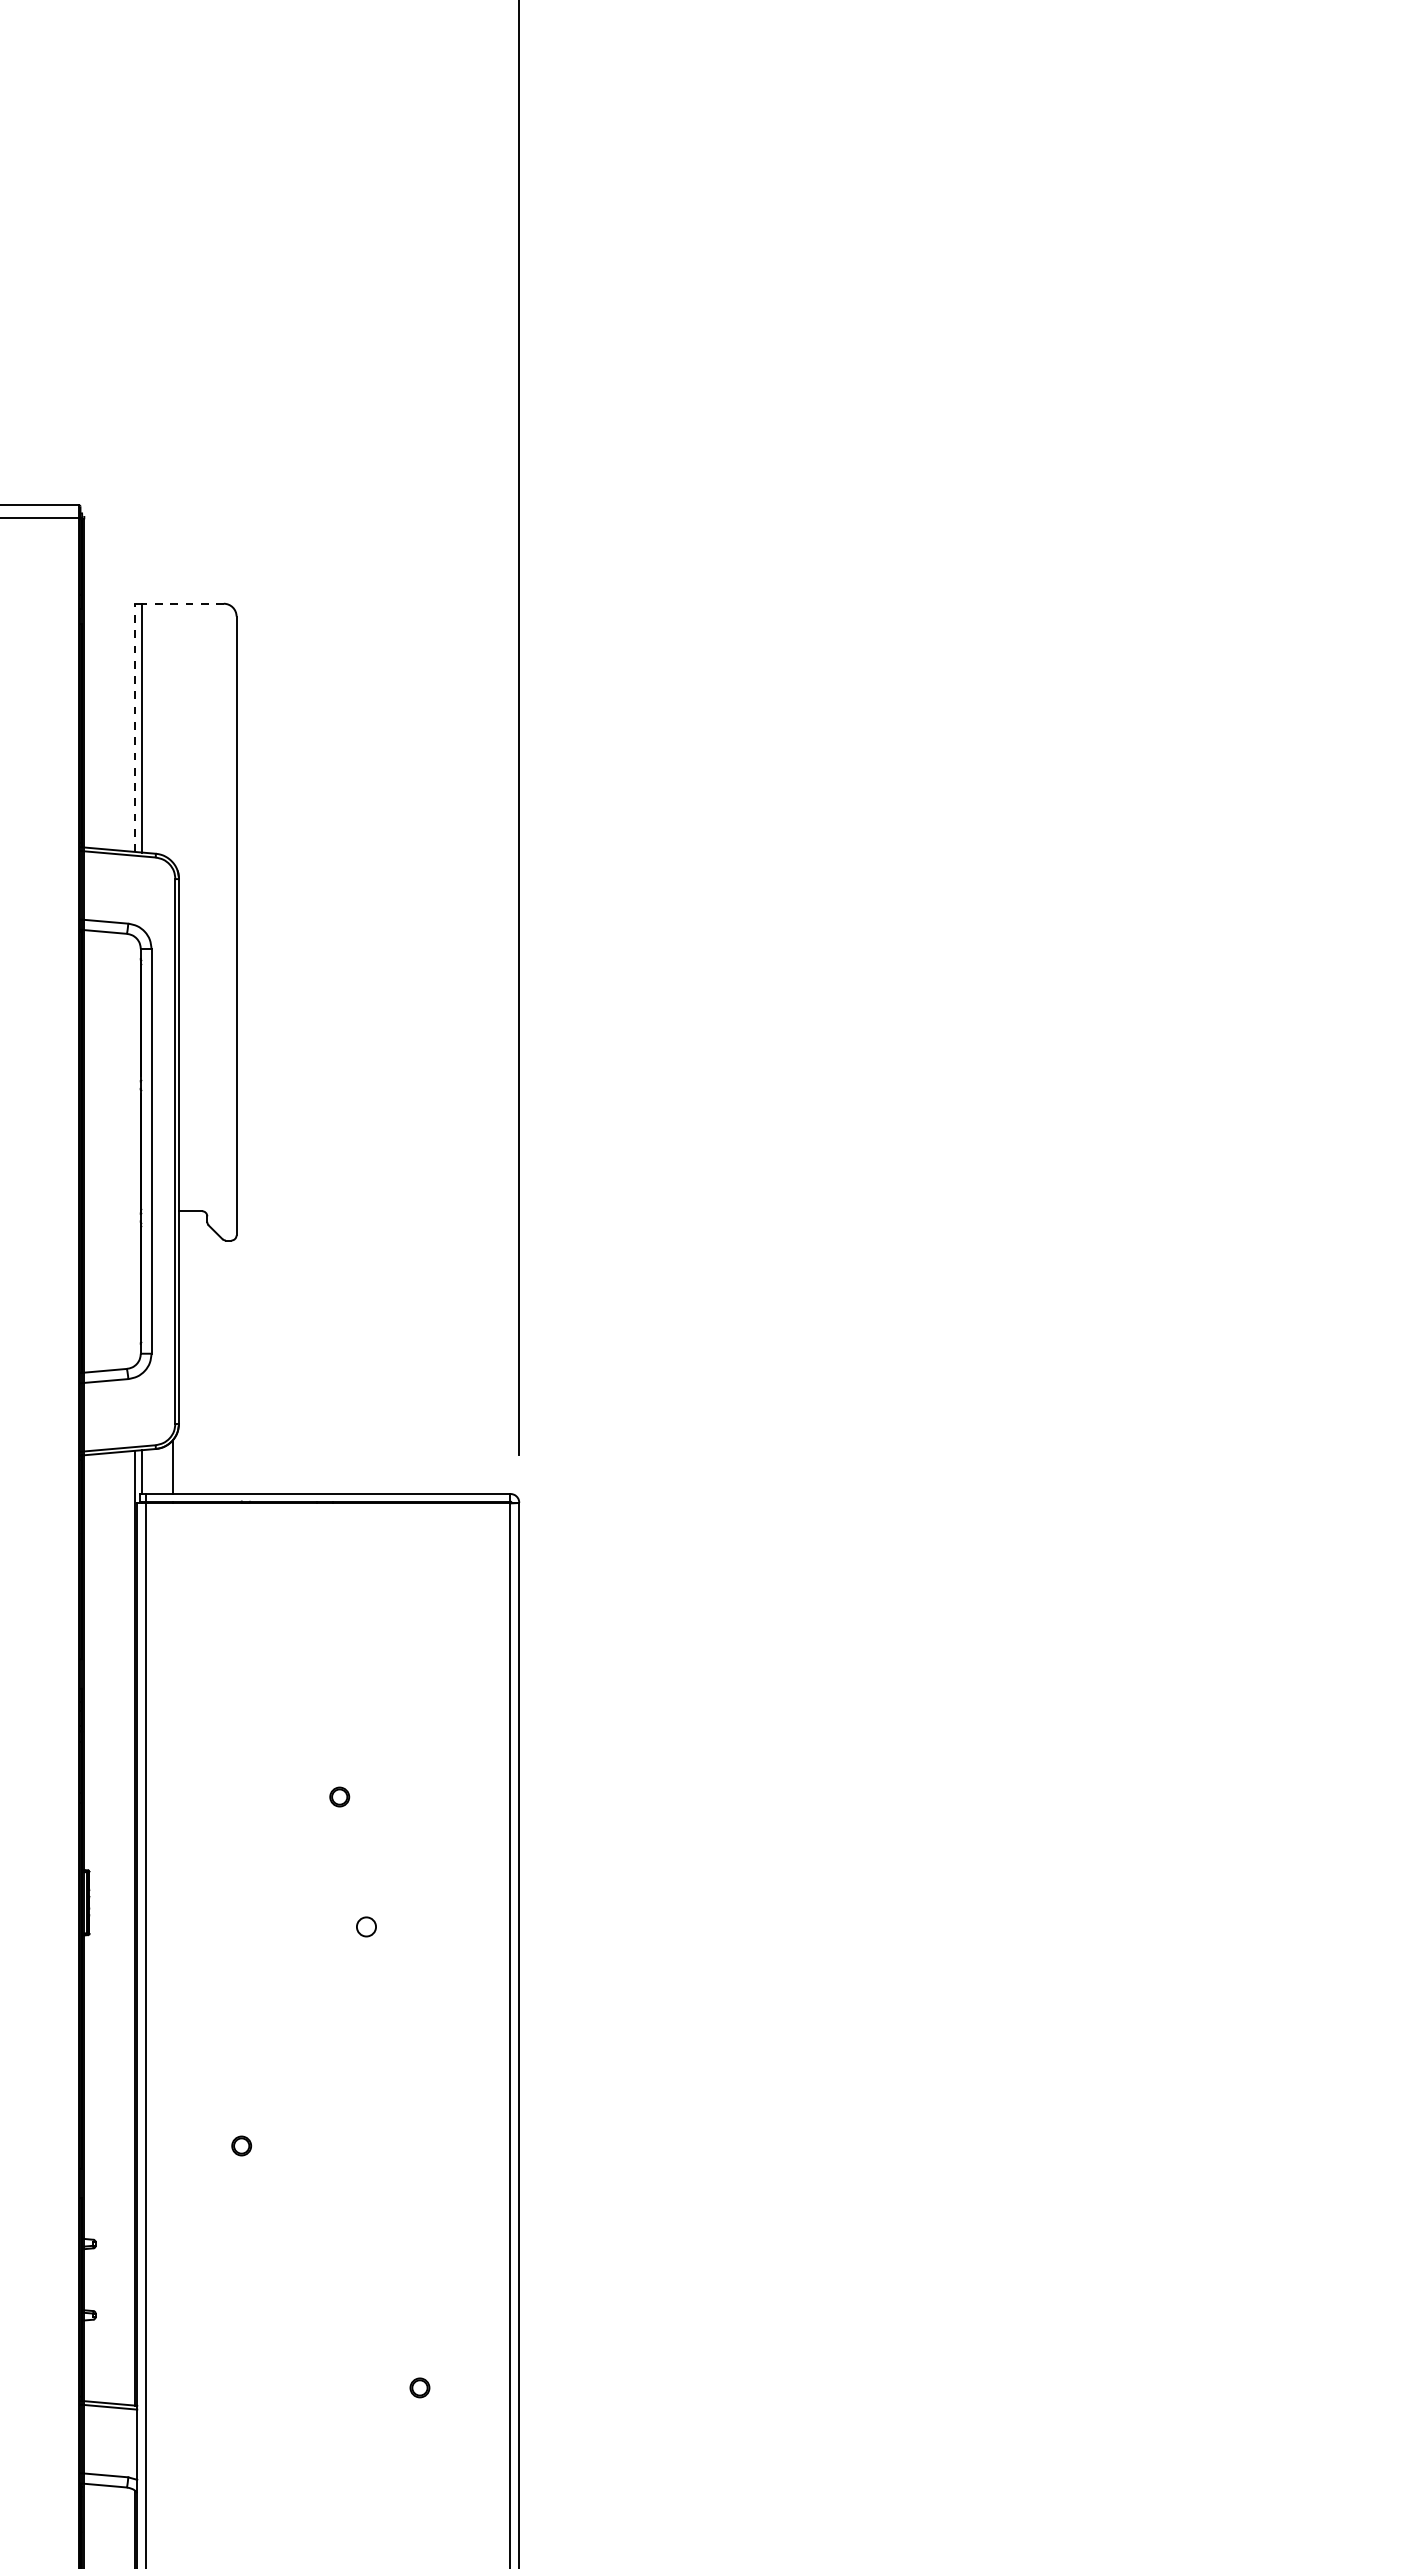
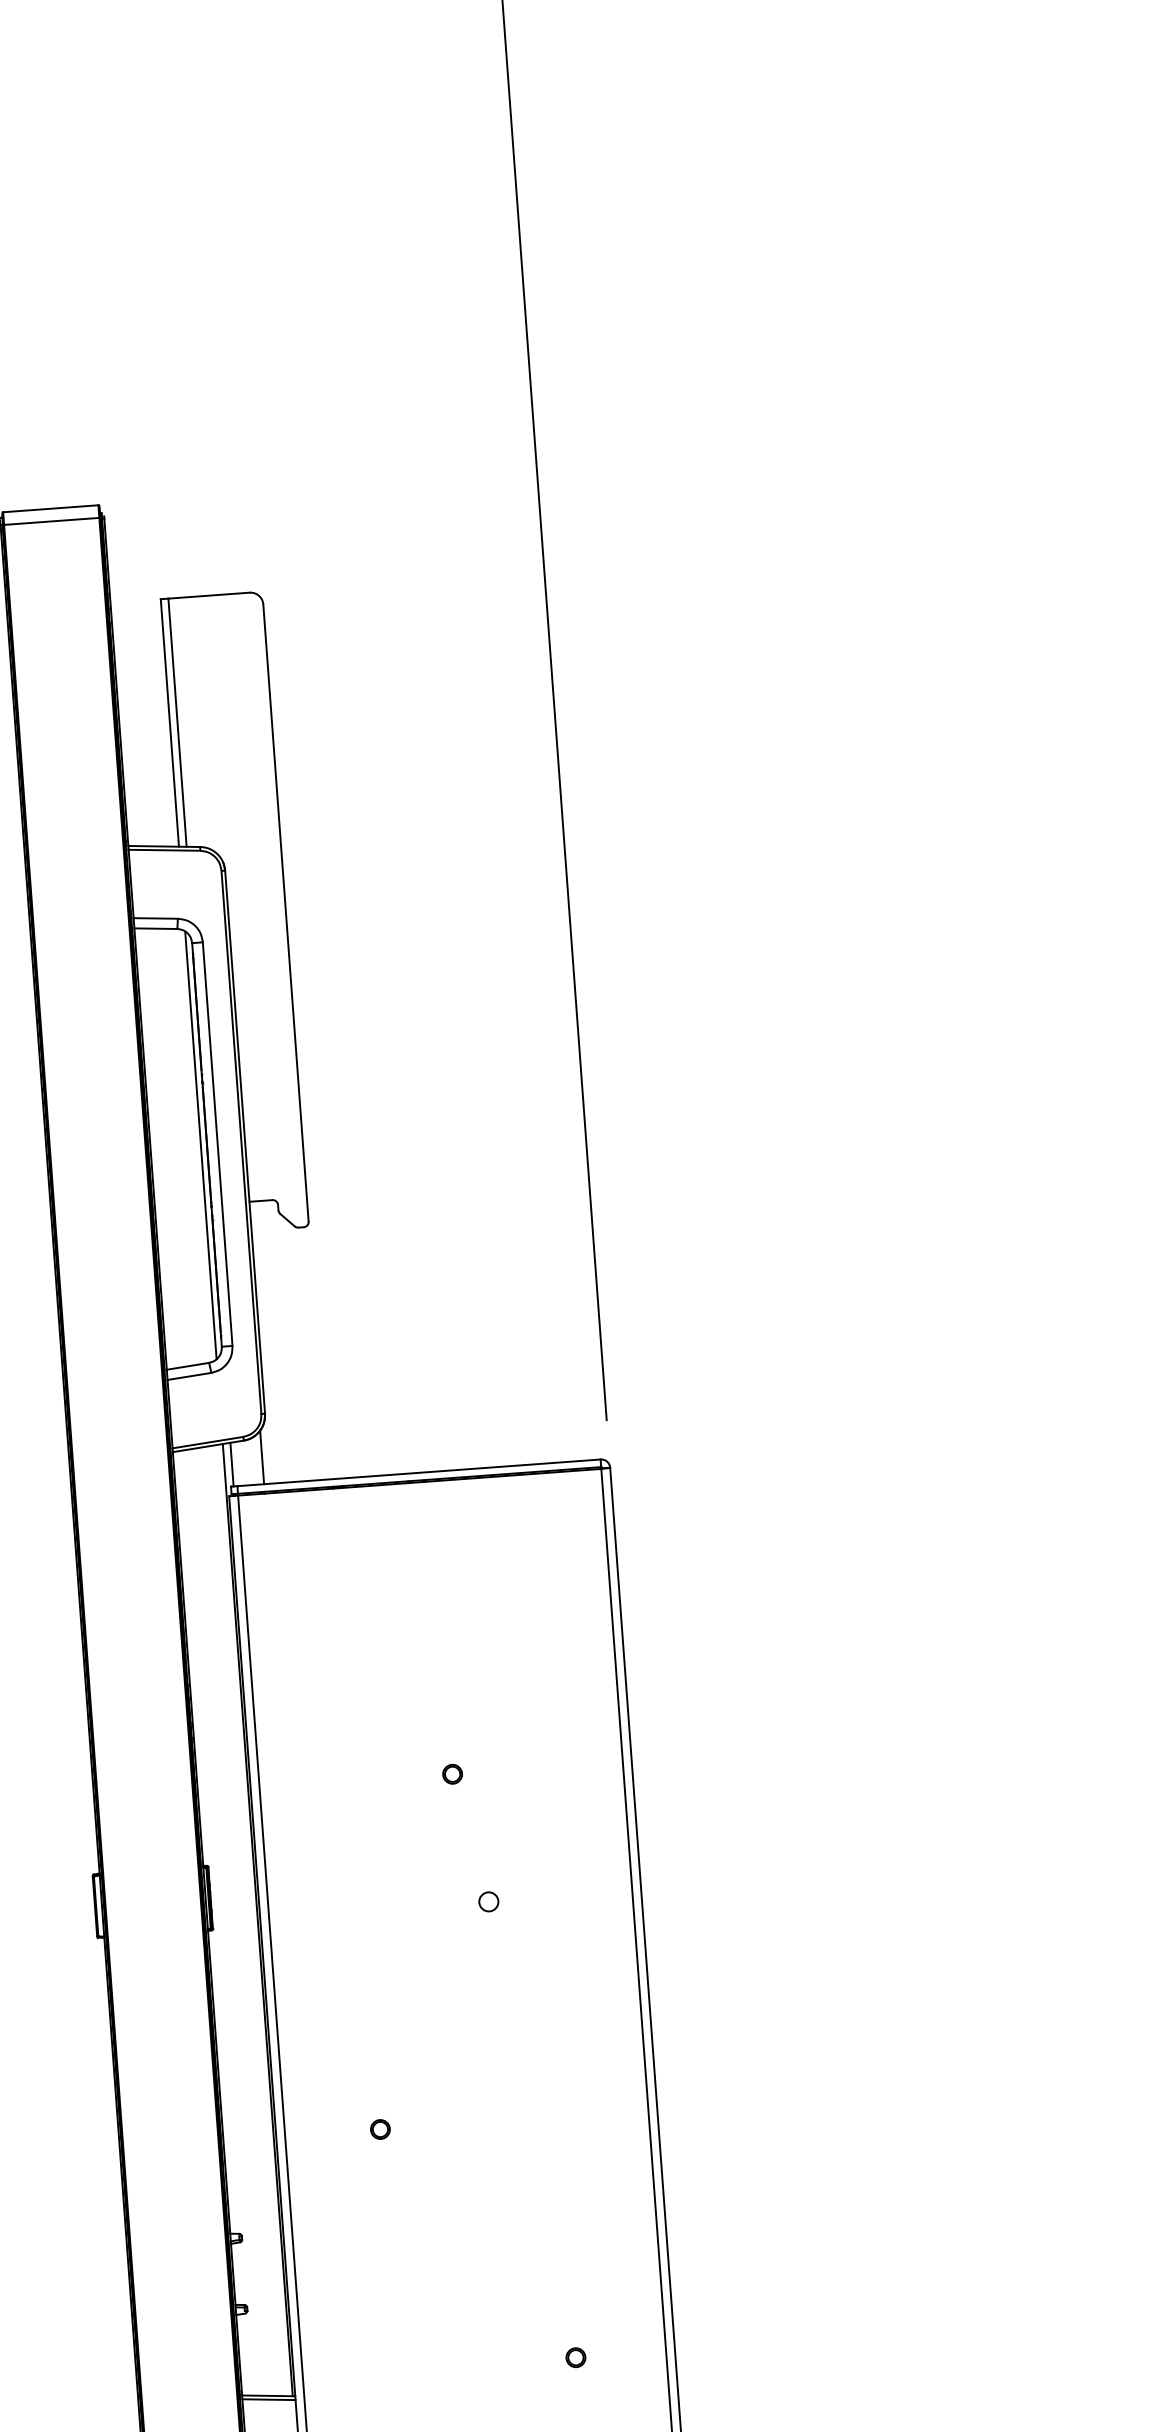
line: (183, 603) -> (209, 595), dashed -> solid
line: (134, 727) -> (169, 722), dashed -> solid
line: (134, 1151) -> (200, 1145), added

